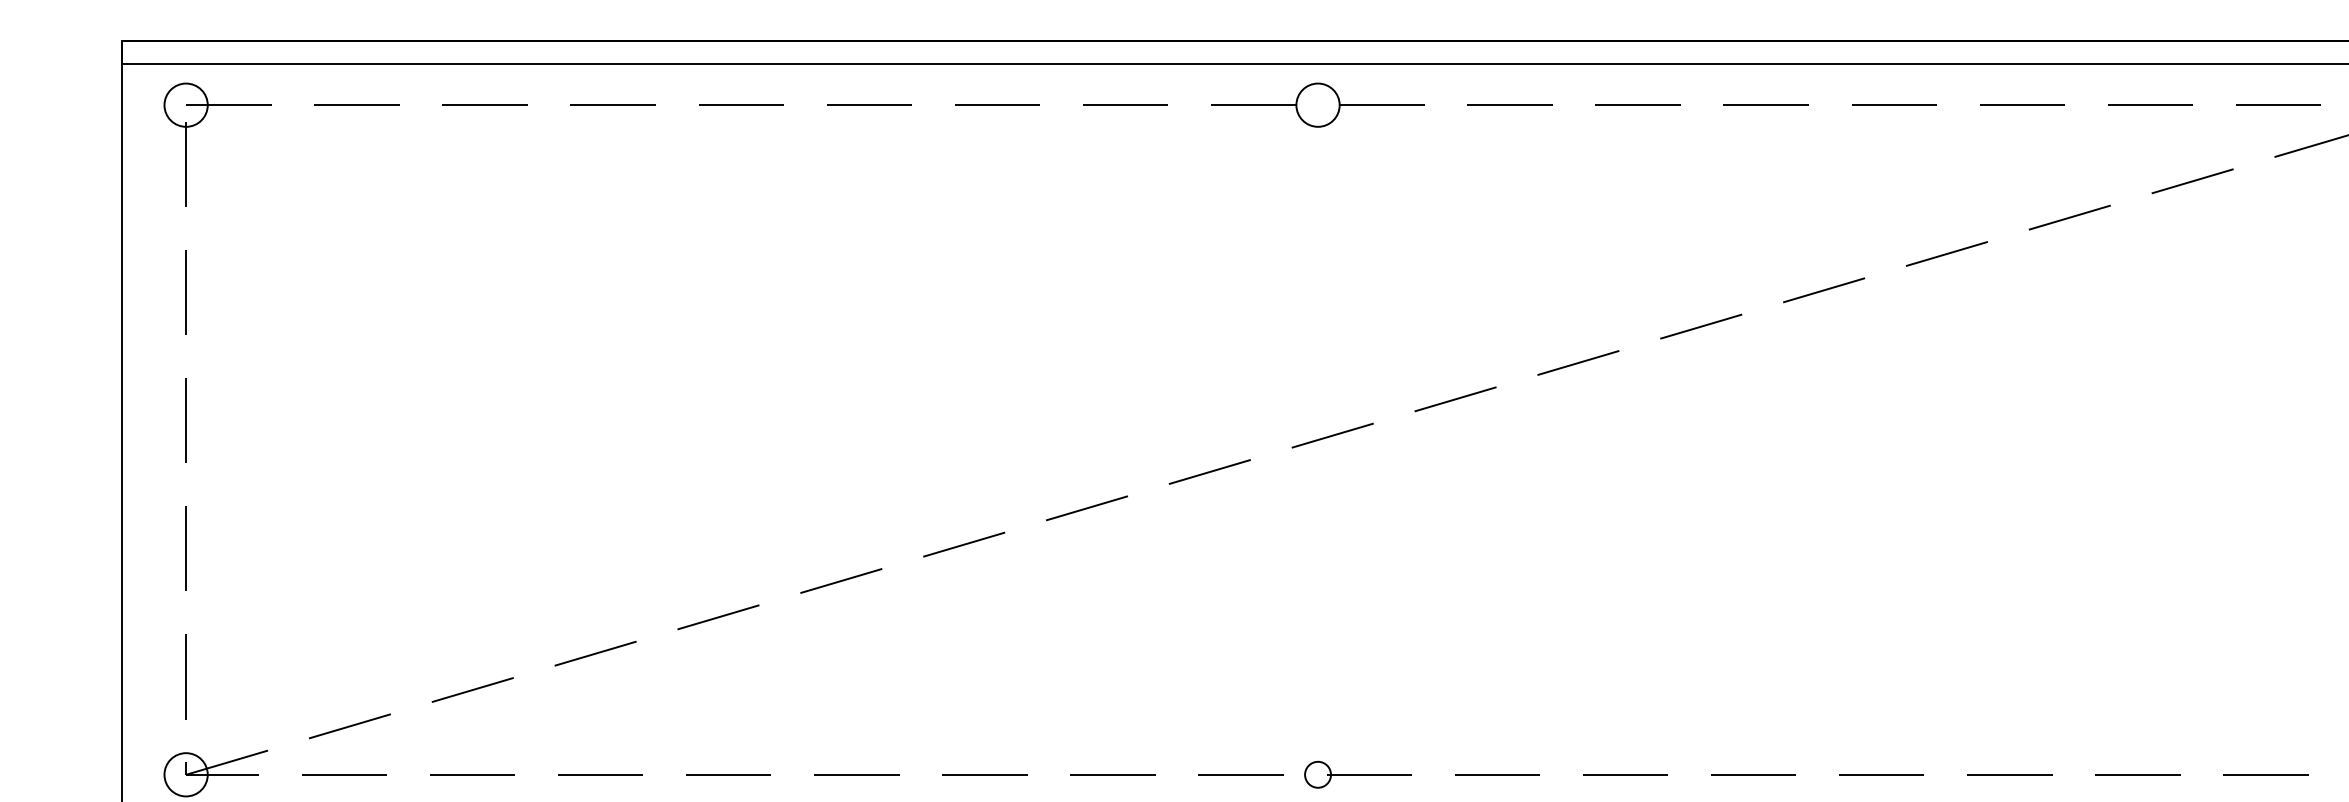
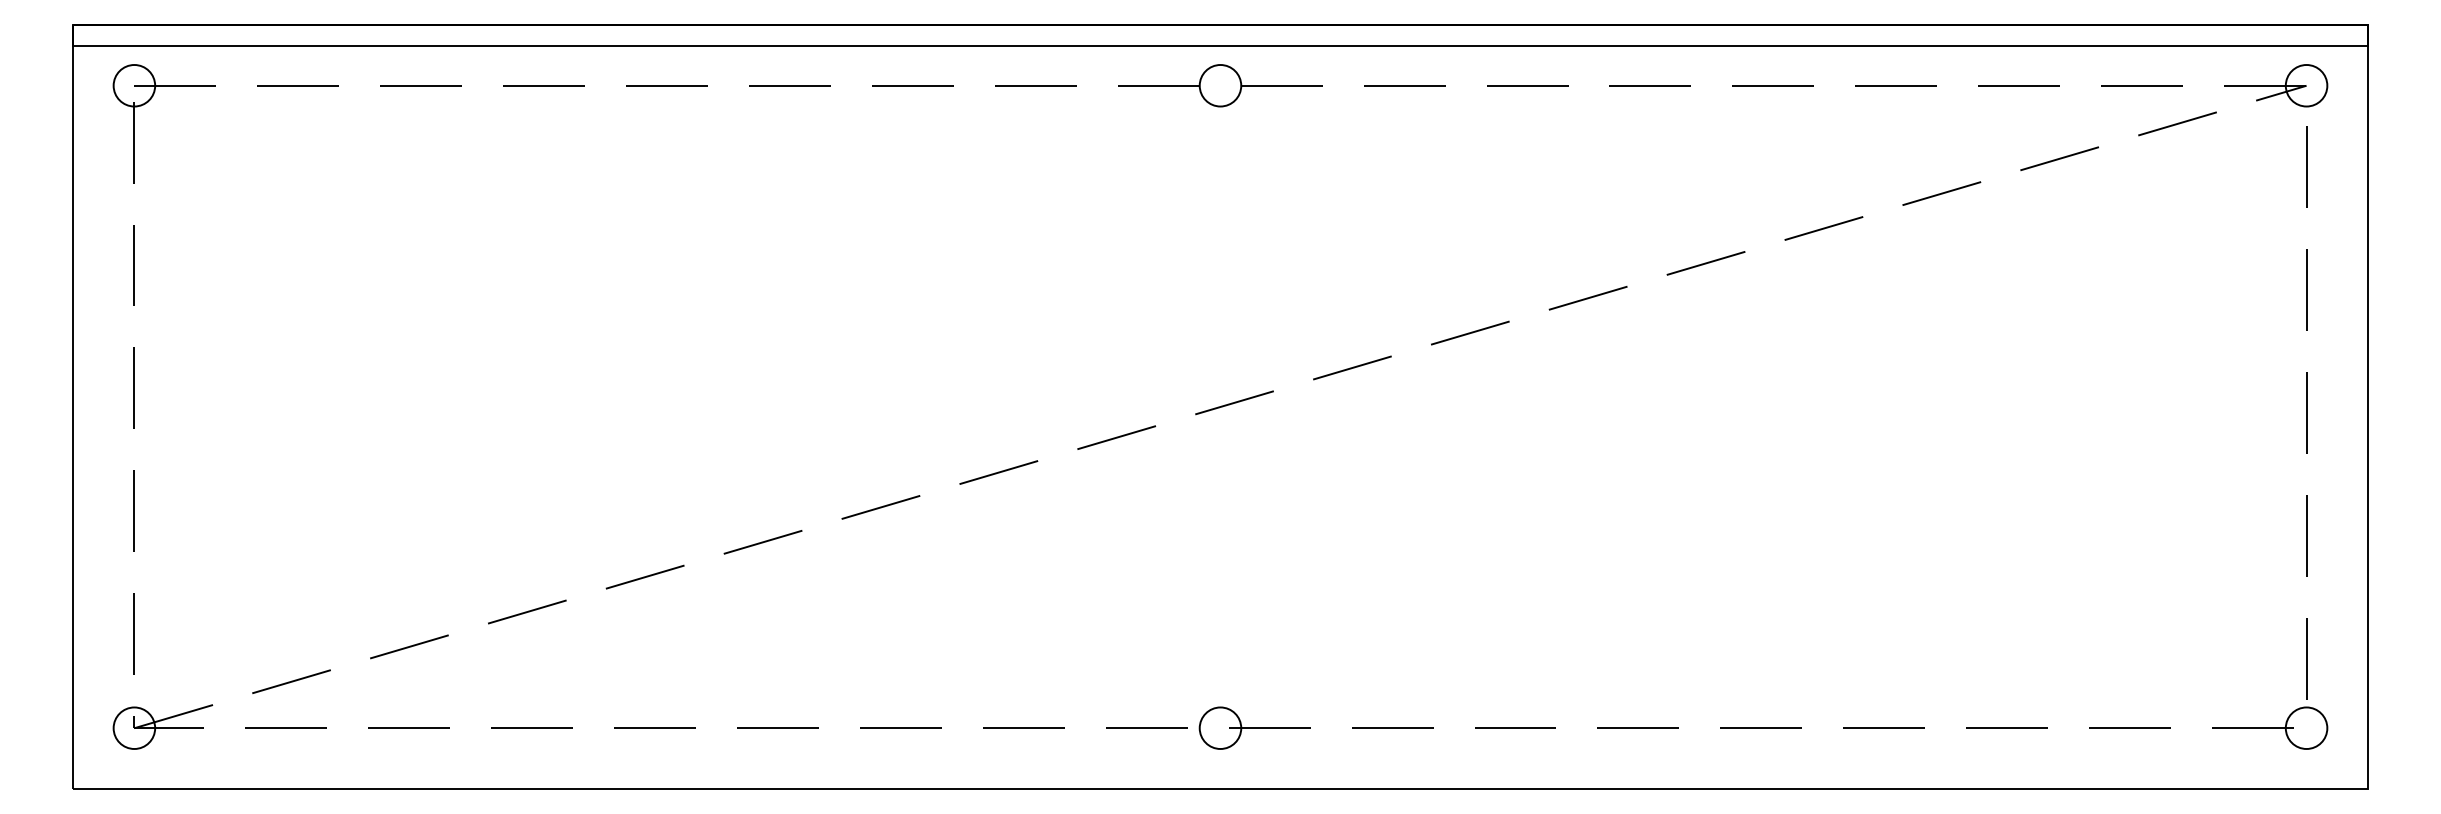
circle: (1318, 774) -> (1220, 727), size x1.67

